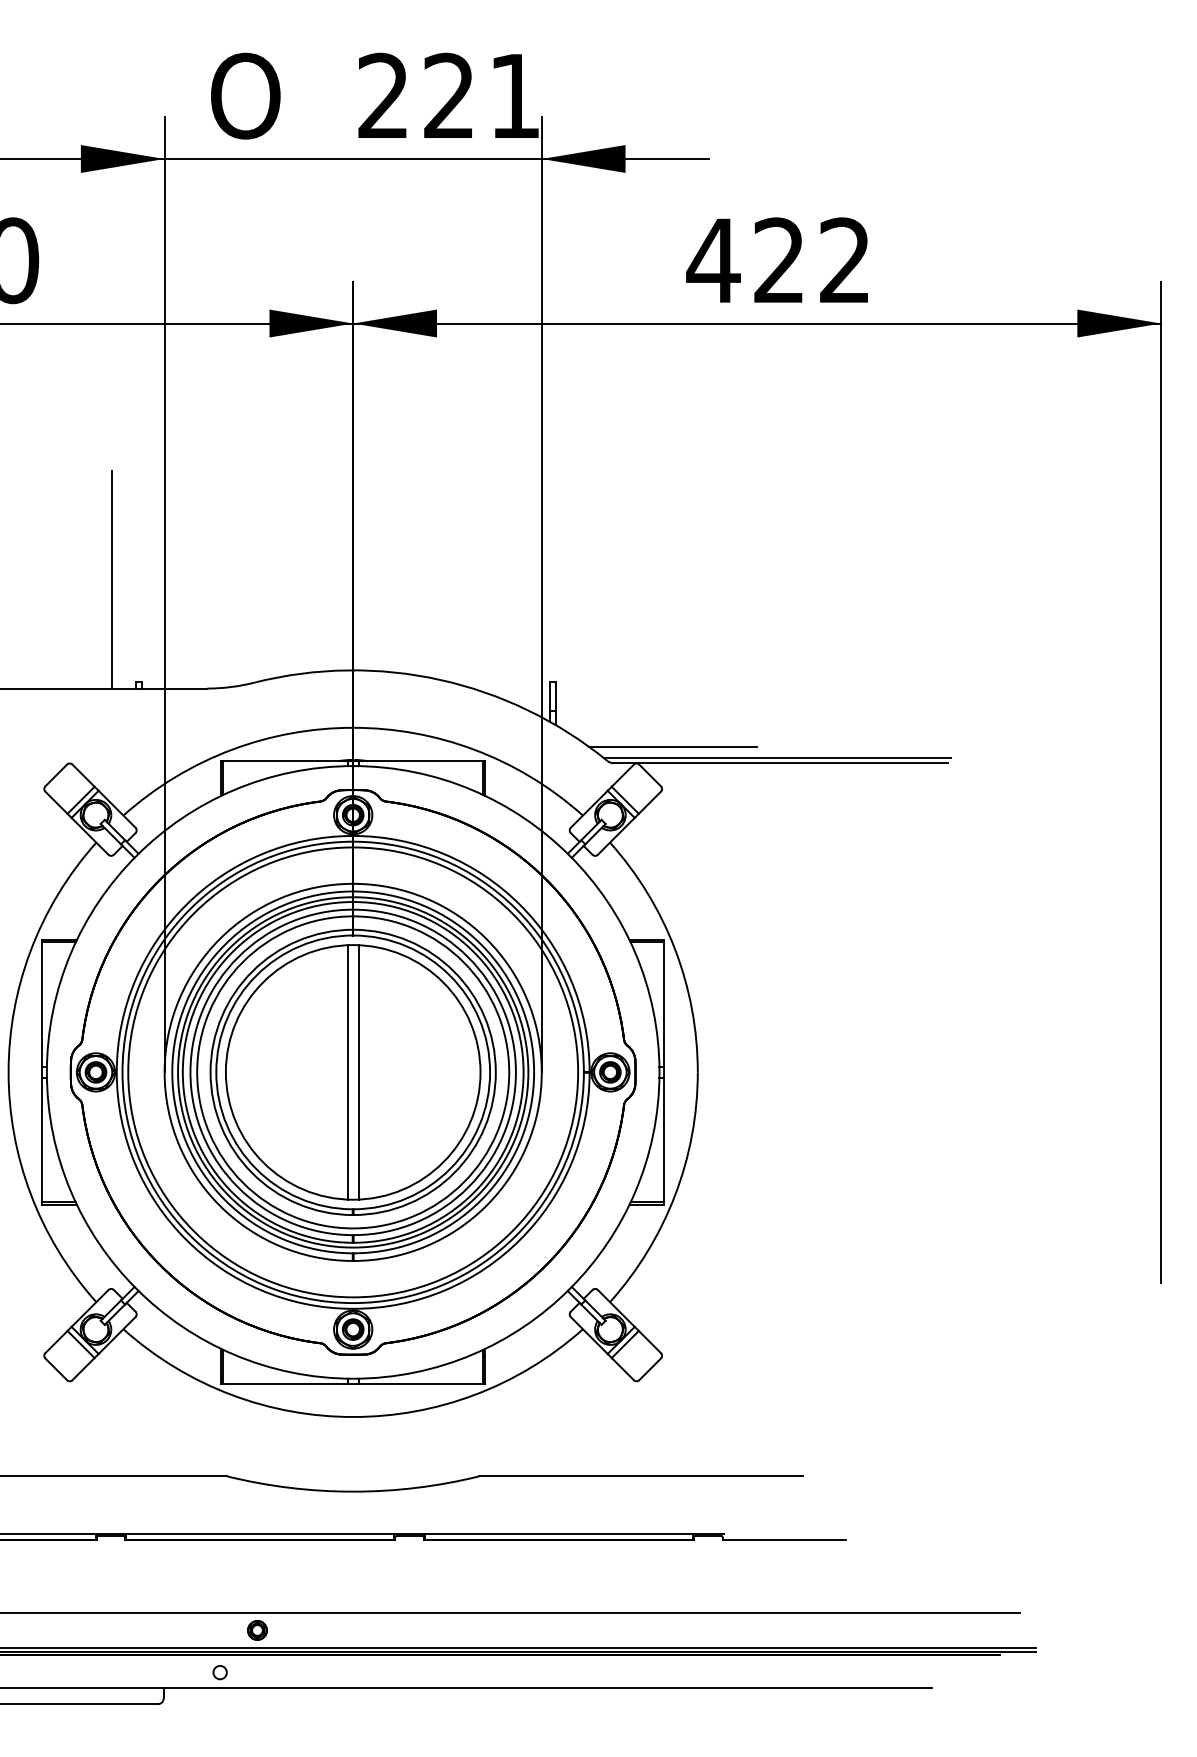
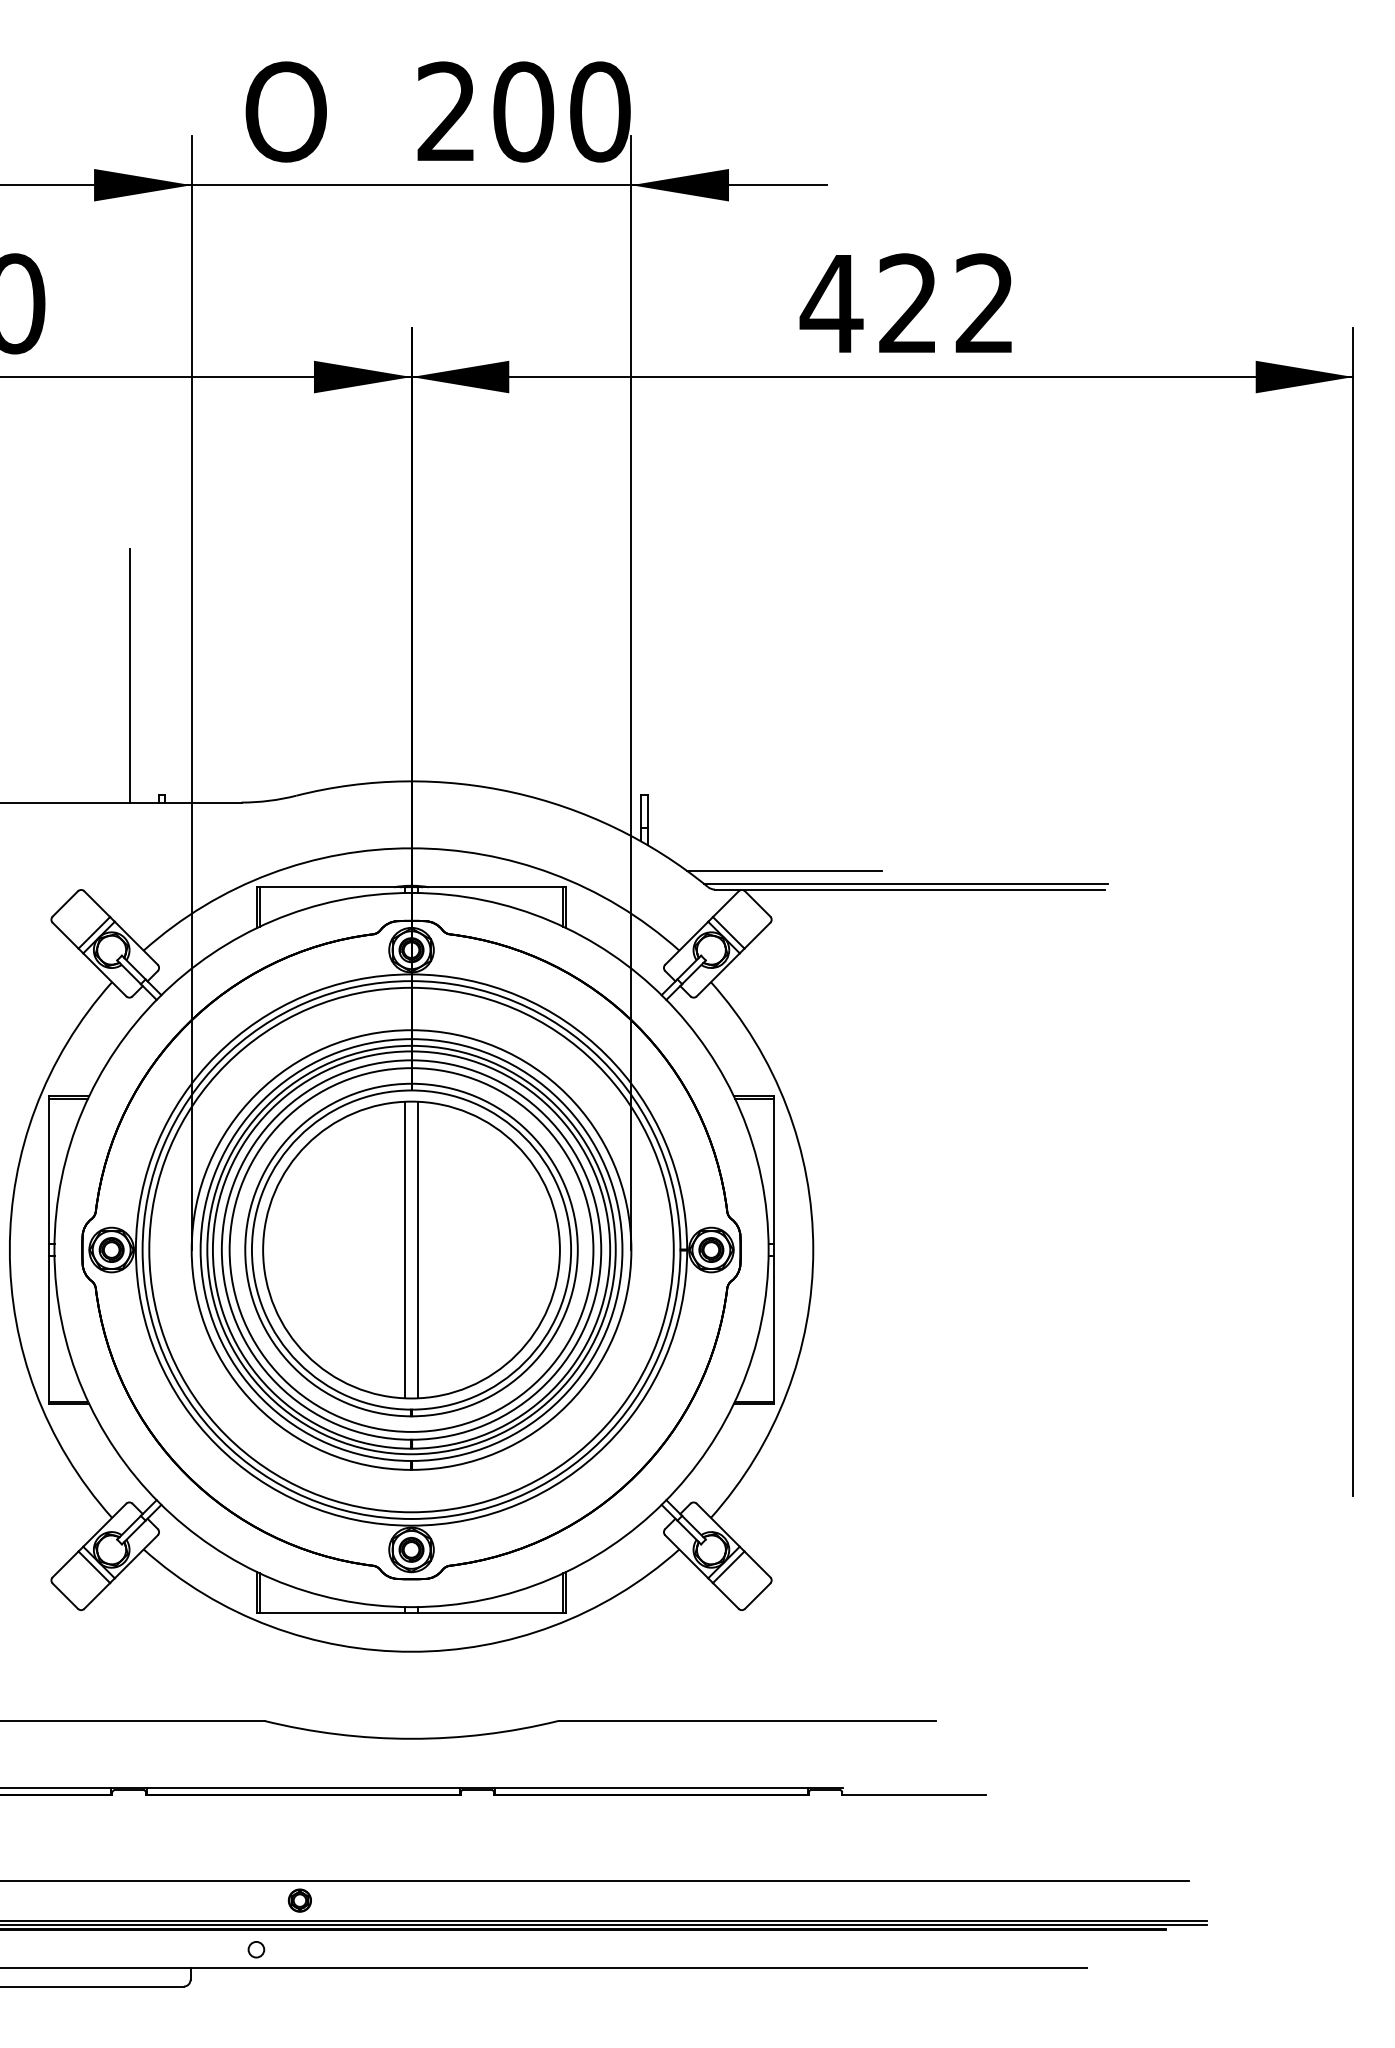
text: (481, 95) -> (561, 111), 221 -> 200

